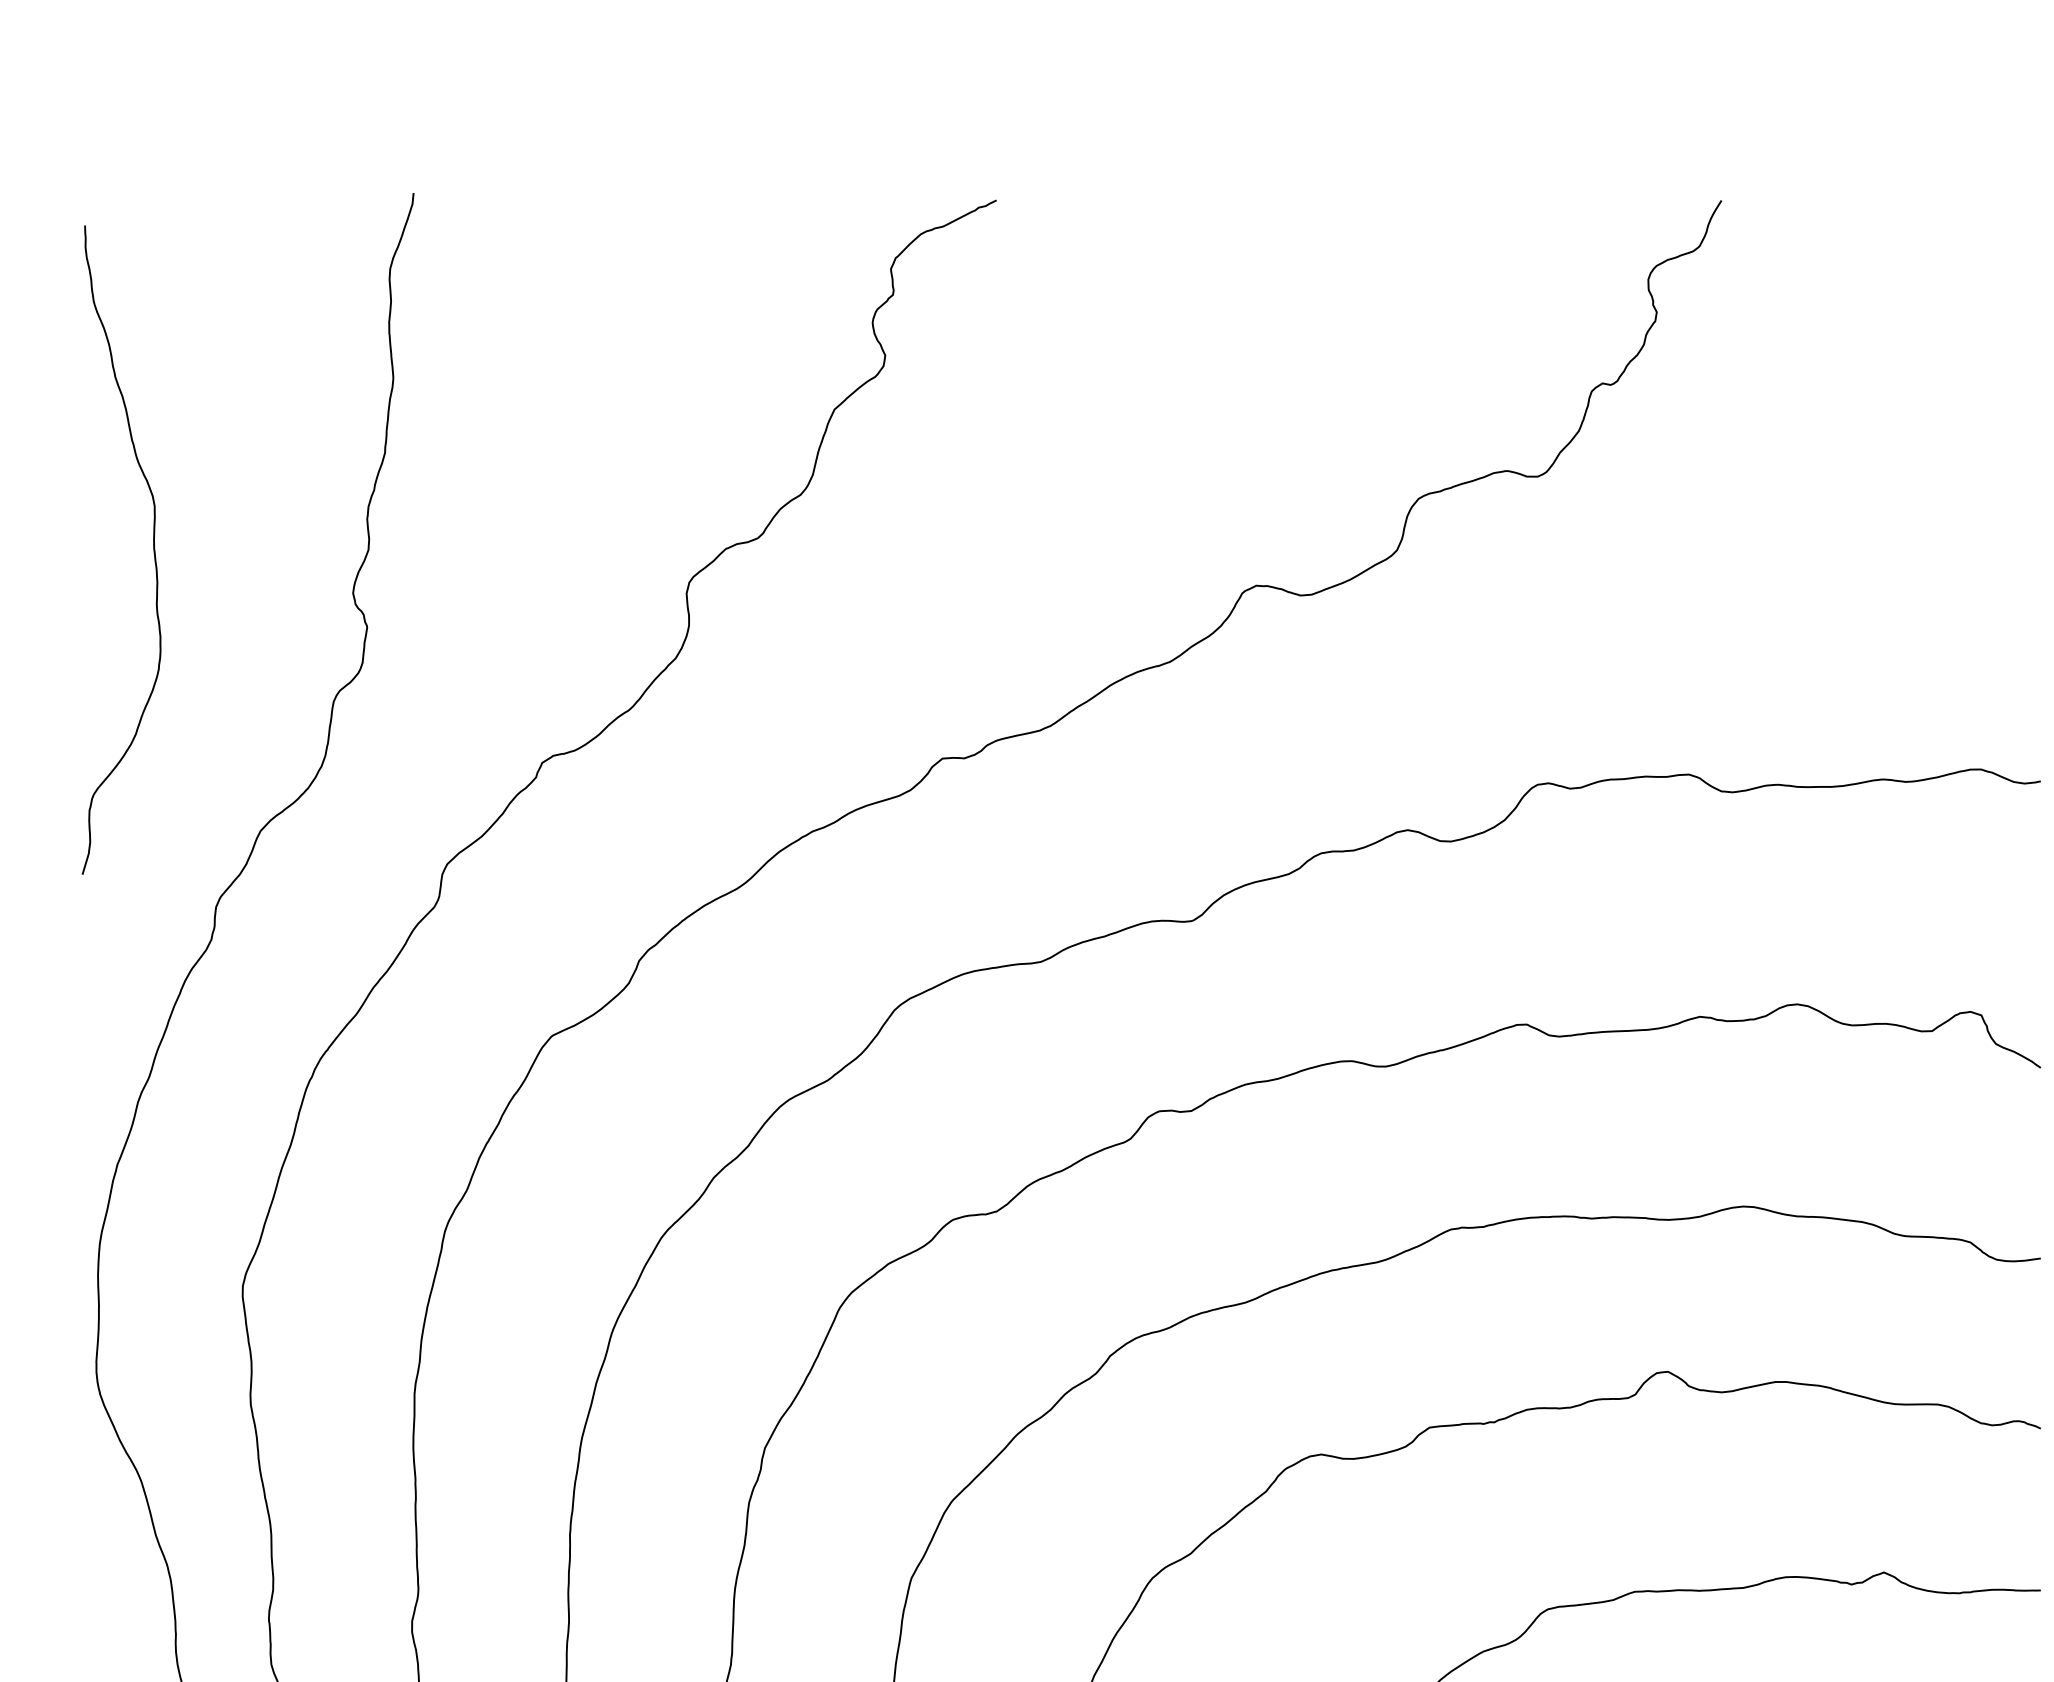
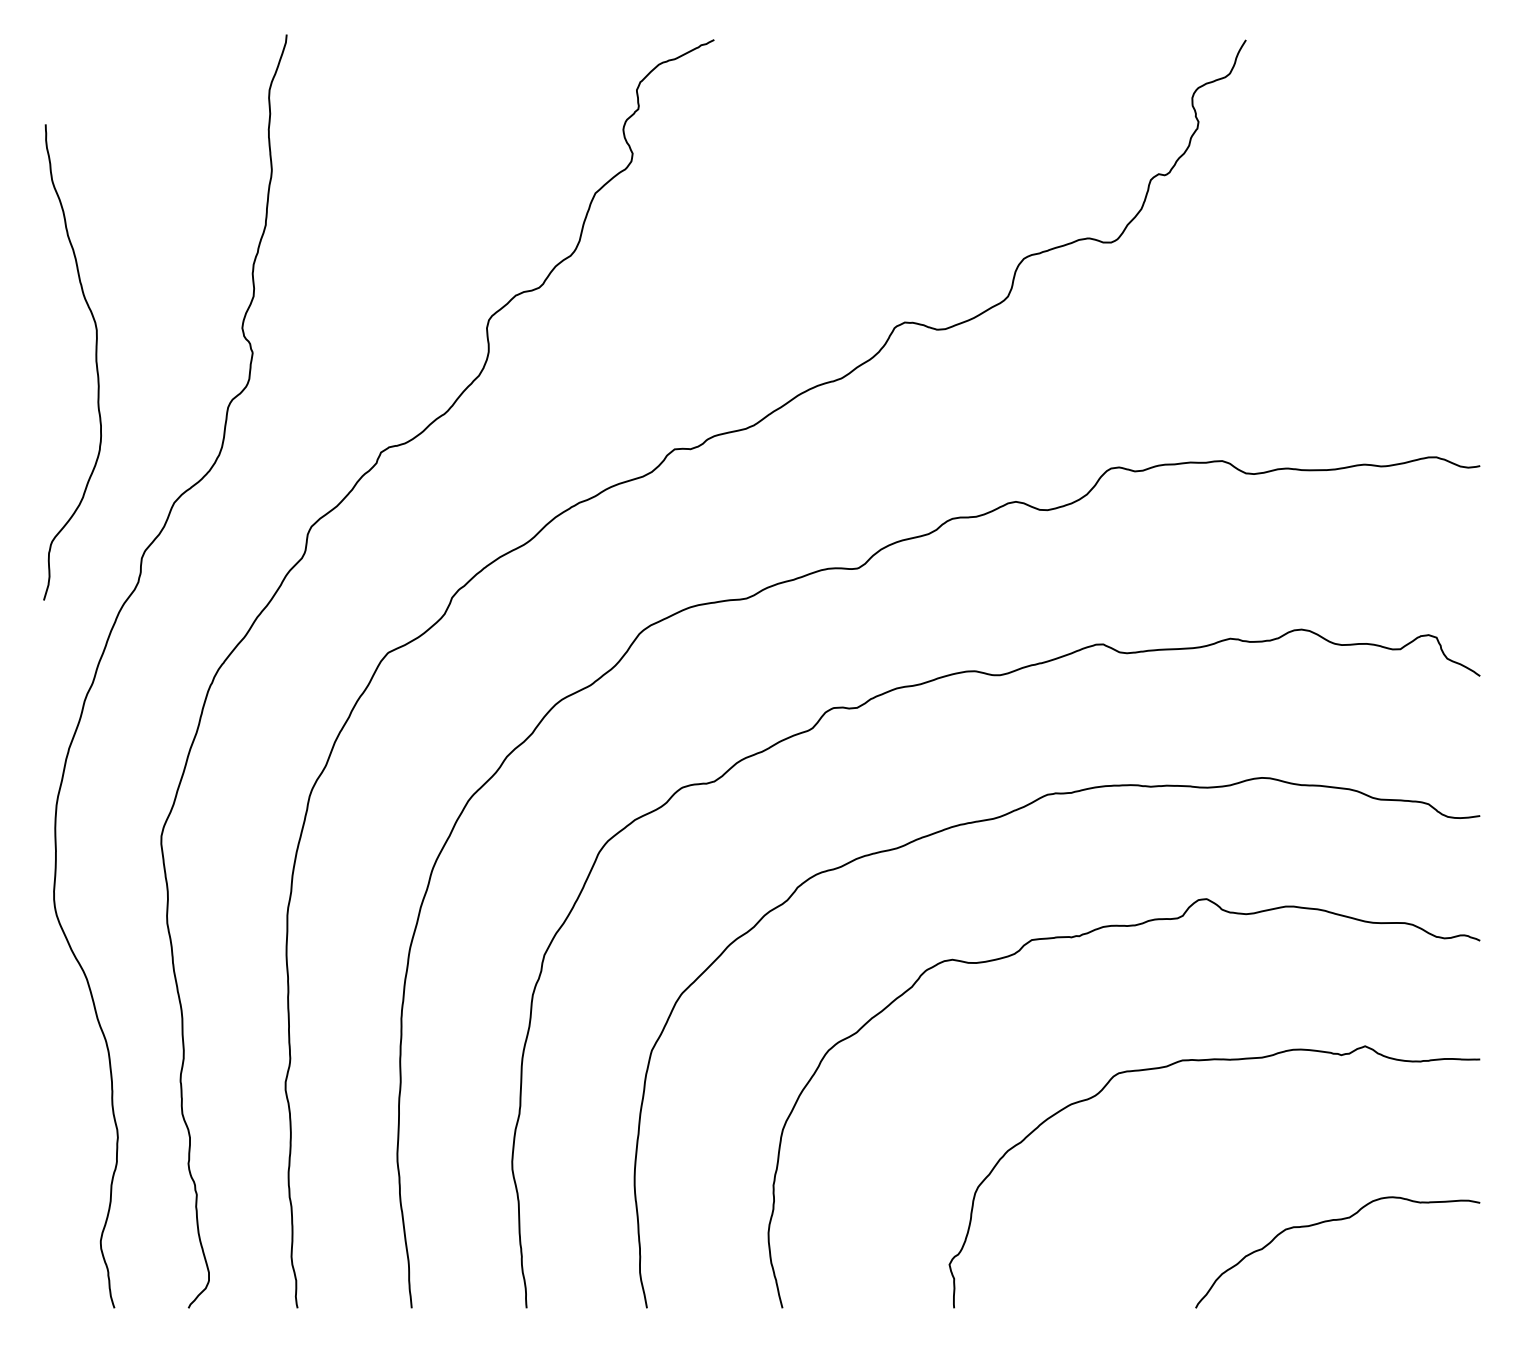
curve: (152, 550) -> (95, 362), moved

